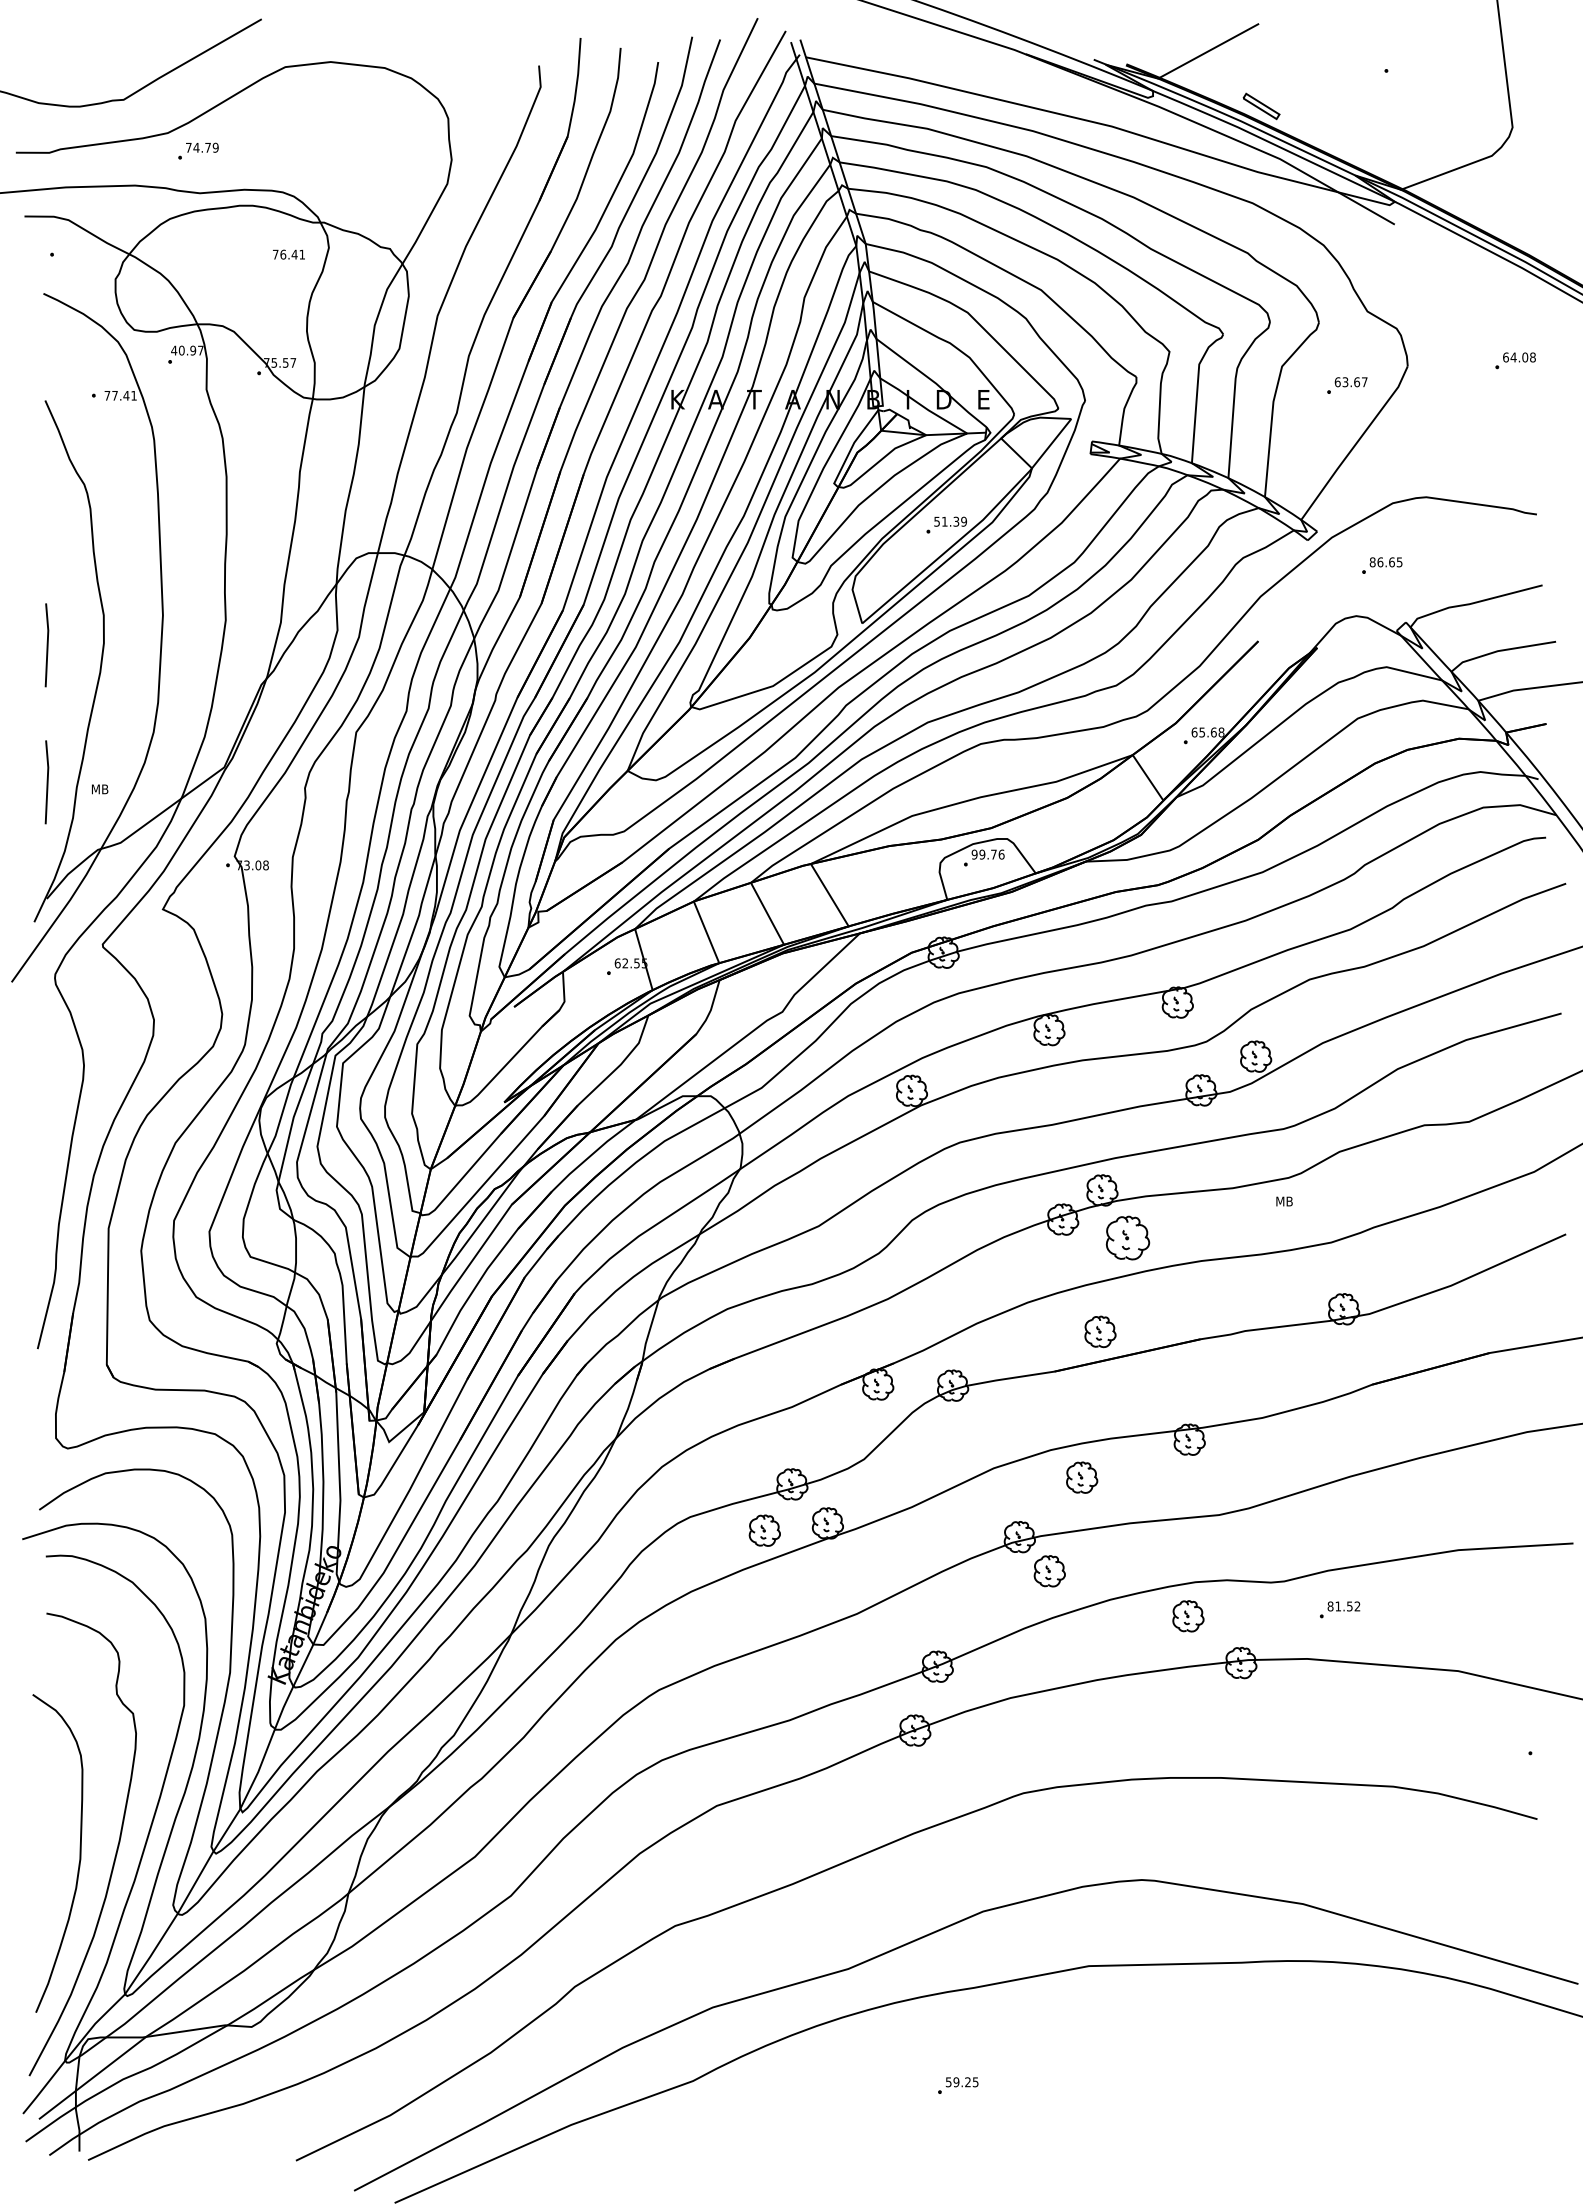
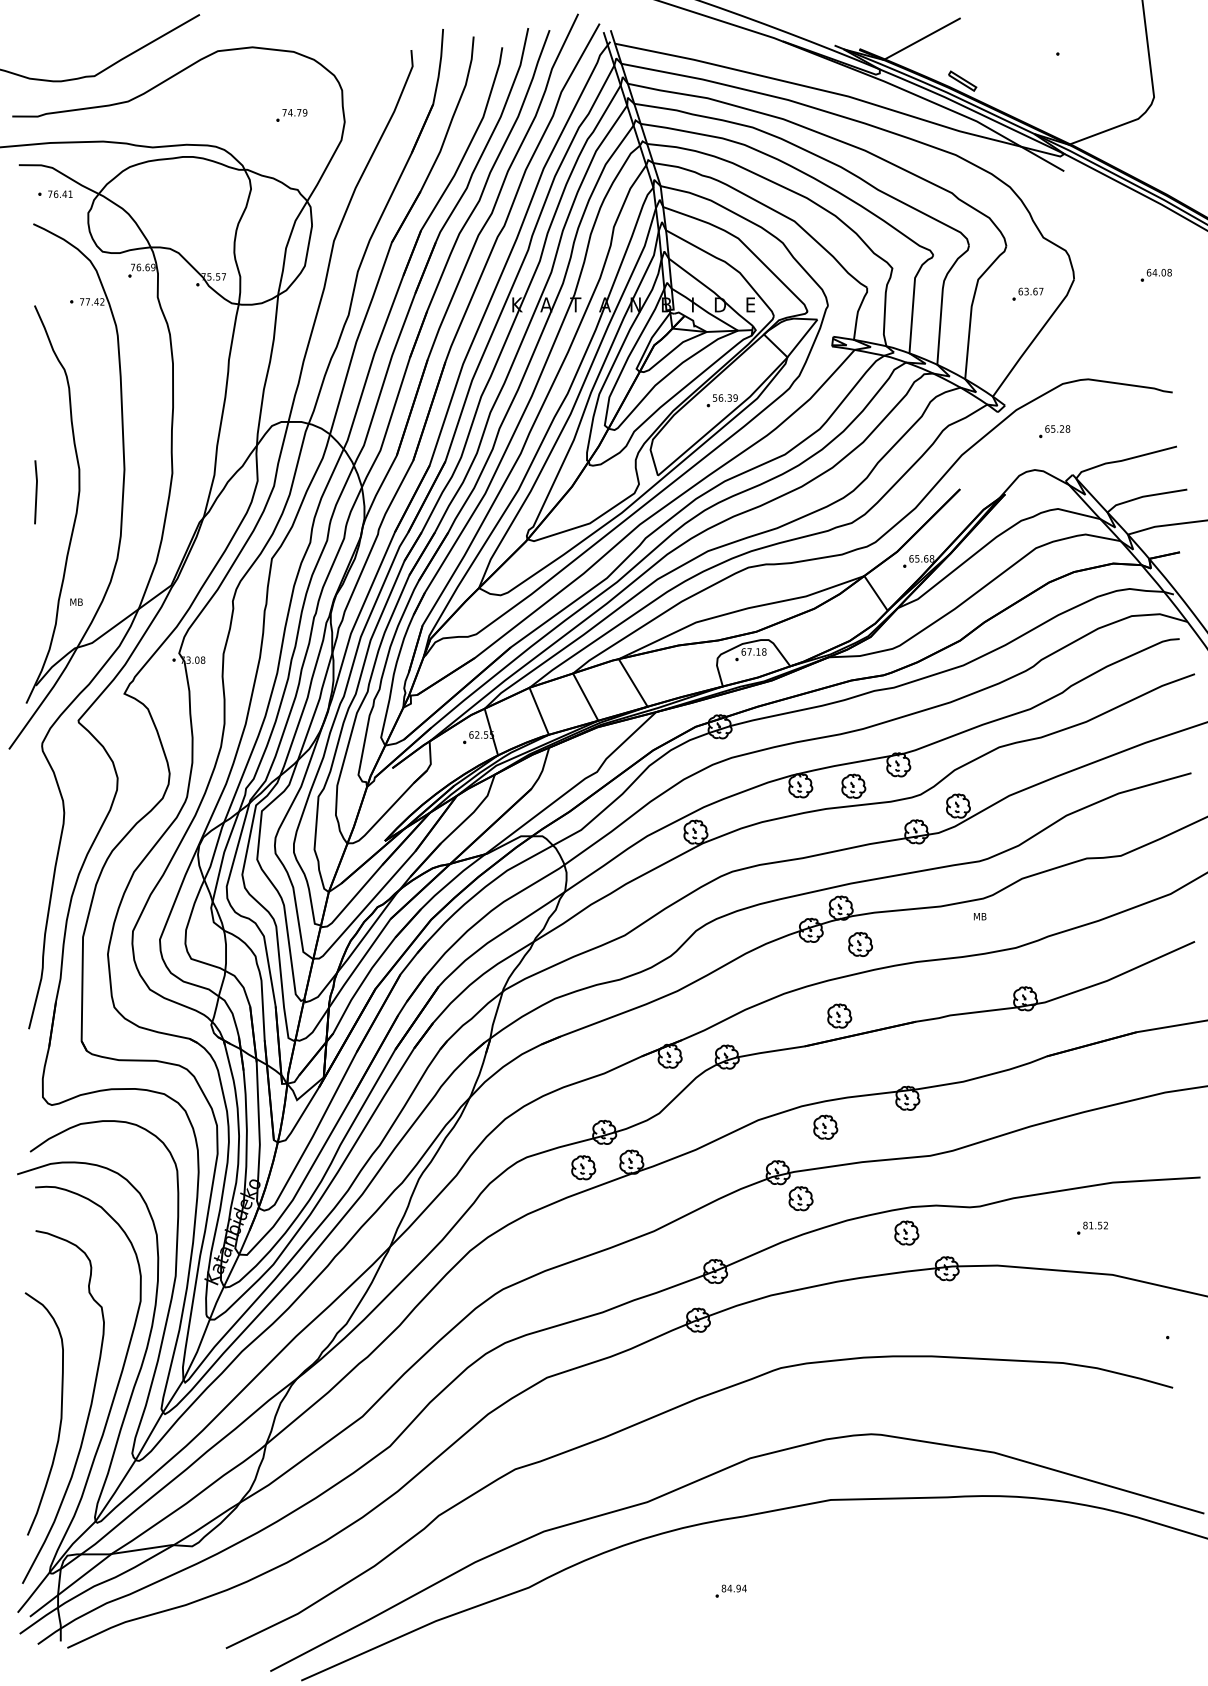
part: (198, 150) -> (291, 114), moved
text: (288, 254) -> (60, 194), moved
text: (187, 350) -> (143, 267), 40.97 -> 76.69
text: (133, 395) -> (102, 301), 77.41 -> 77.42
text: (944, 521) -> (720, 397), 51.39 -> 56.39
text: (1385, 562) -> (1057, 429), 86.65 -> 65.28
line: (46, 782) -> (35, 596), removed
text: (987, 854) -> (753, 651), 99.76 -> 67.18
part: (1118, 1030) -> (853, 786), added
part: (1127, 1237) -> (860, 944), size x0.71
part: (1340, 1609) -> (1093, 1227), moved
text: (961, 2082) -> (733, 1588), 59.25 -> 84.94

